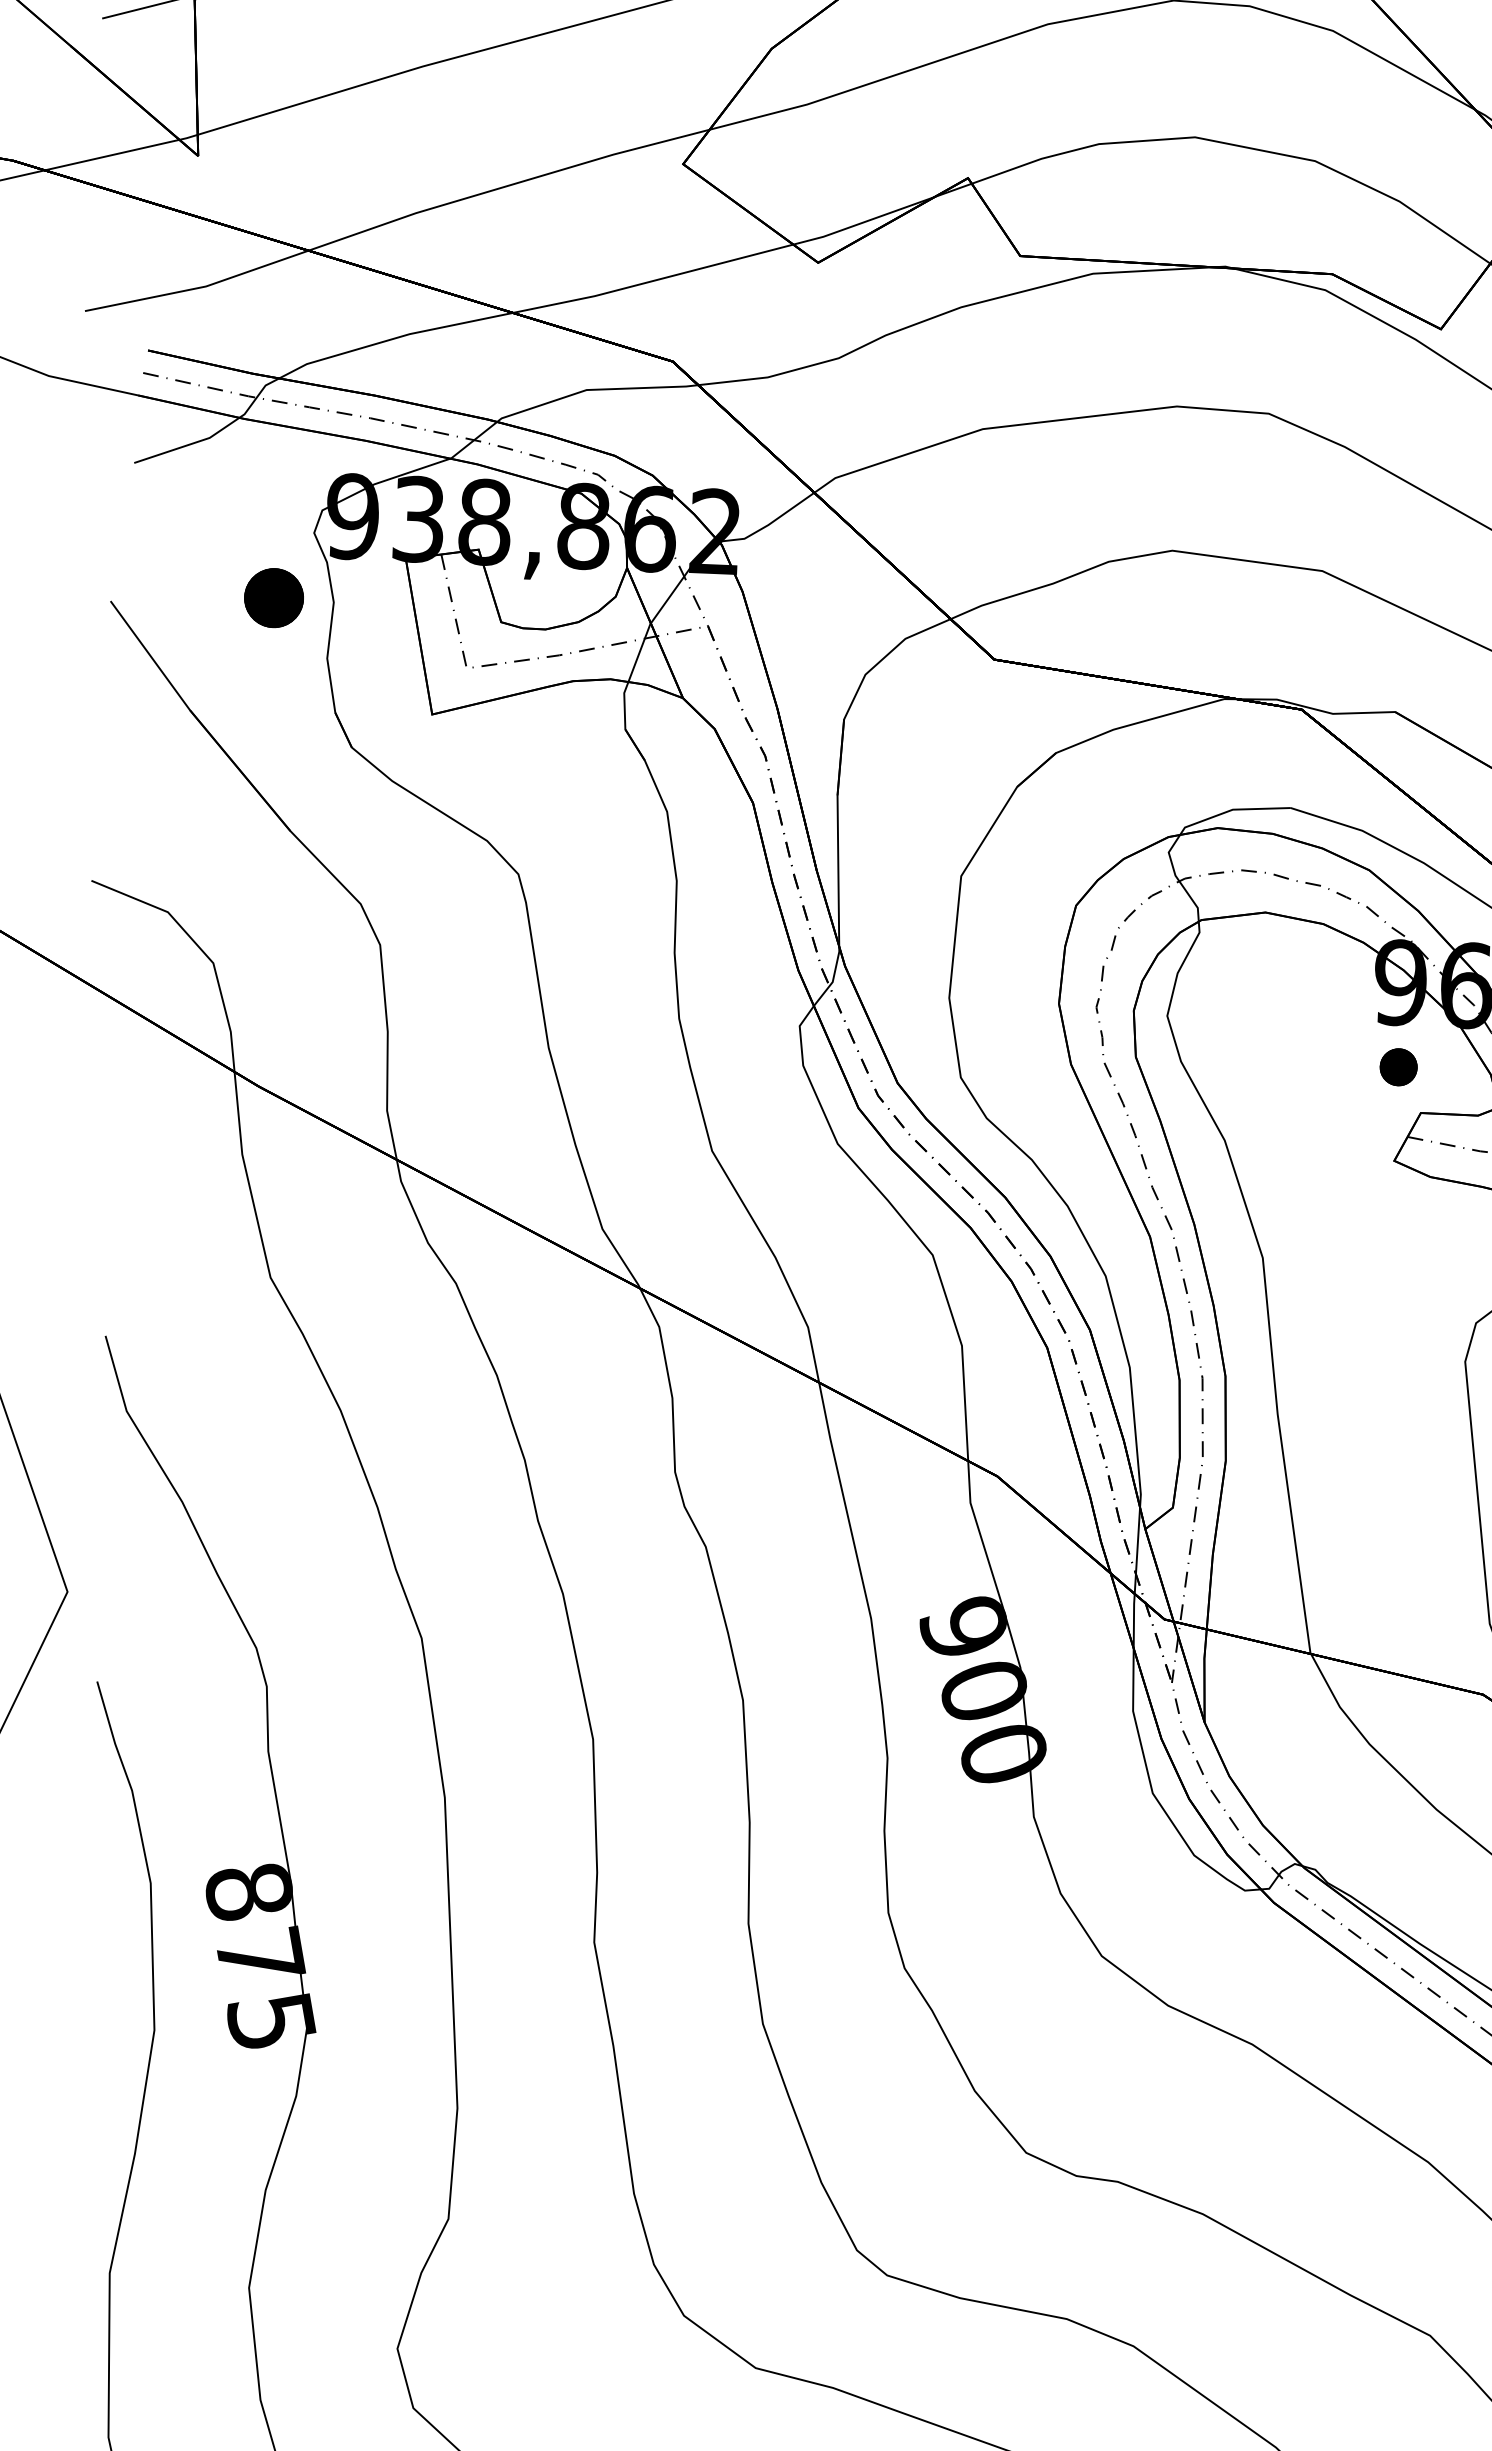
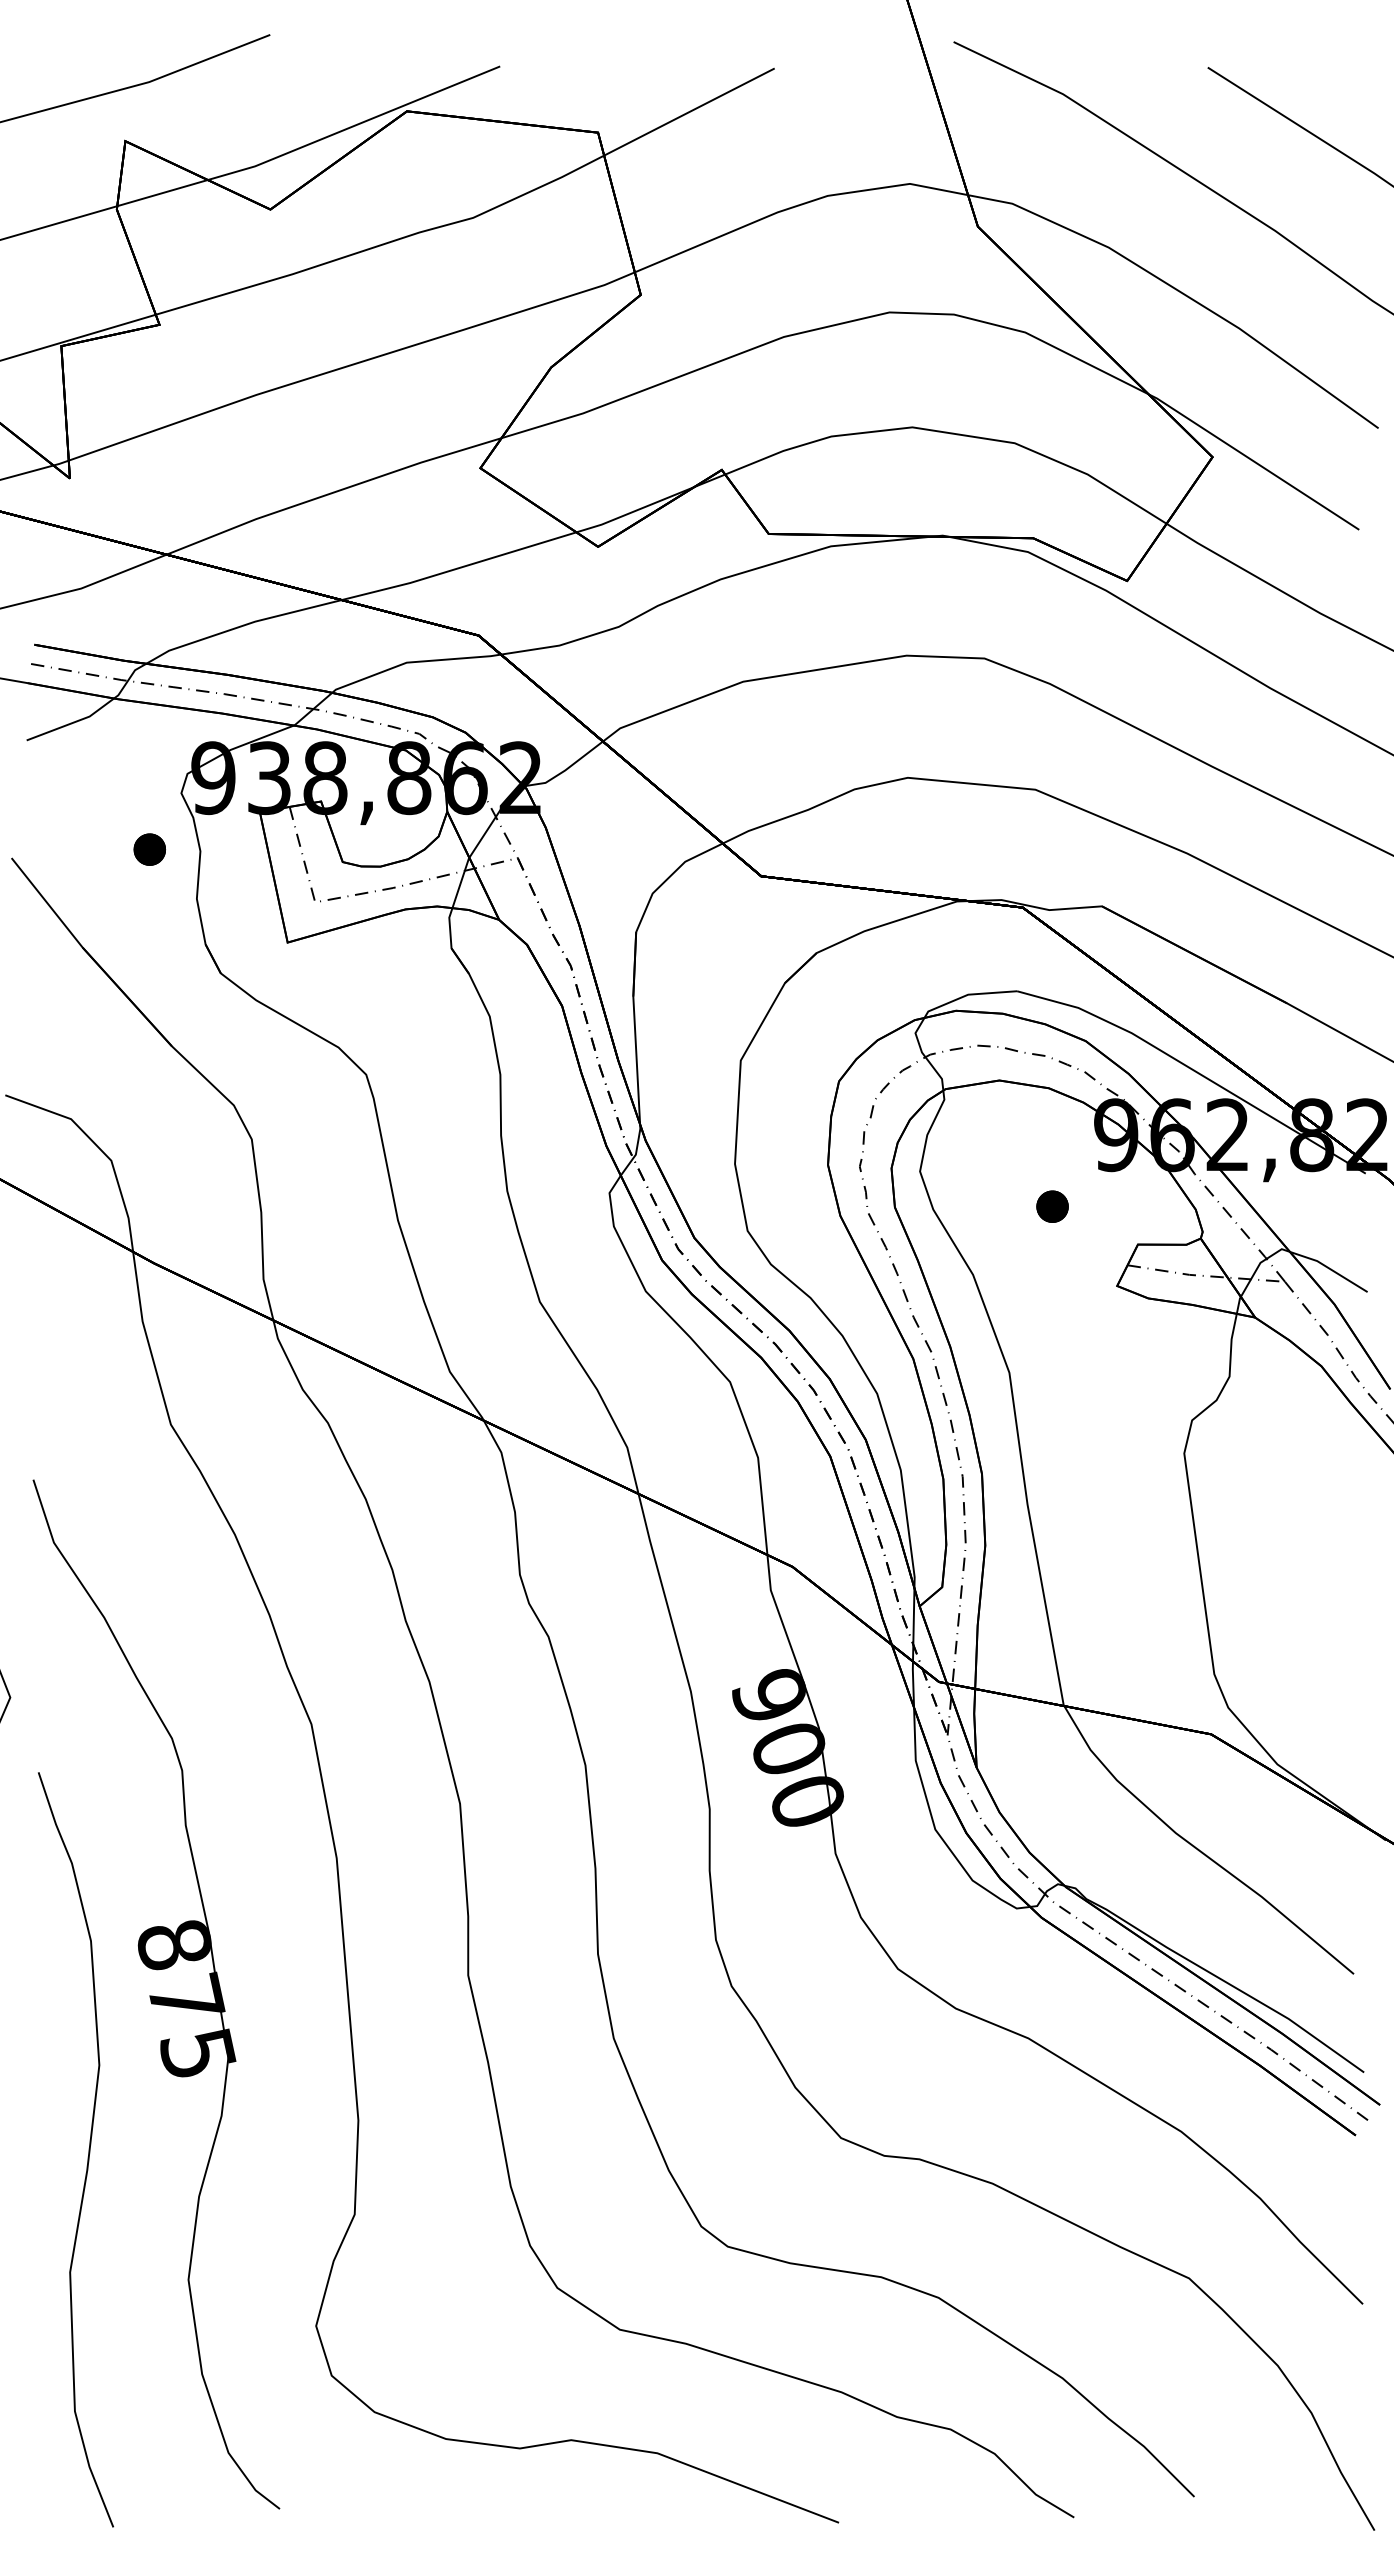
part: (273, 597) -> (149, 849), size x0.62
part: (1398, 1067) -> (1052, 1206), moved

